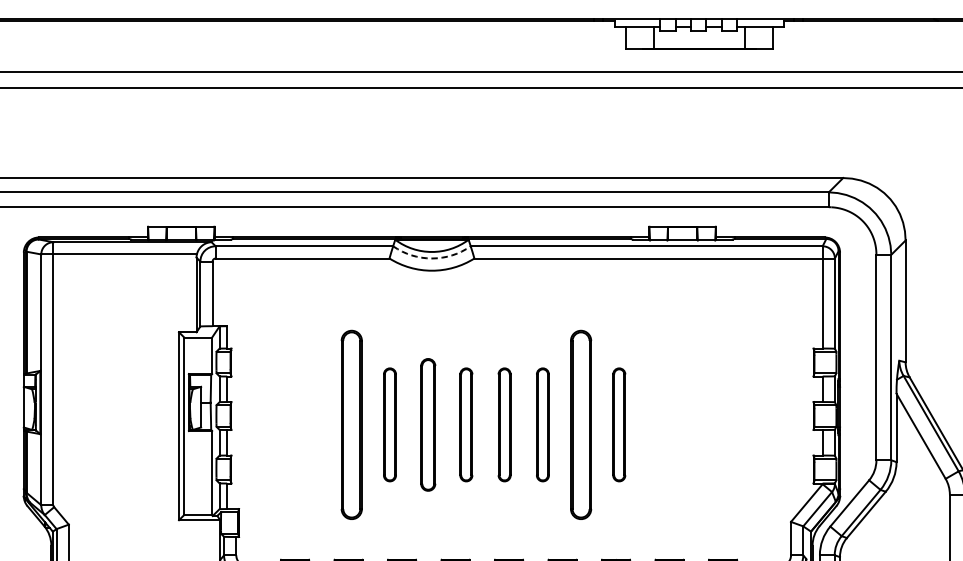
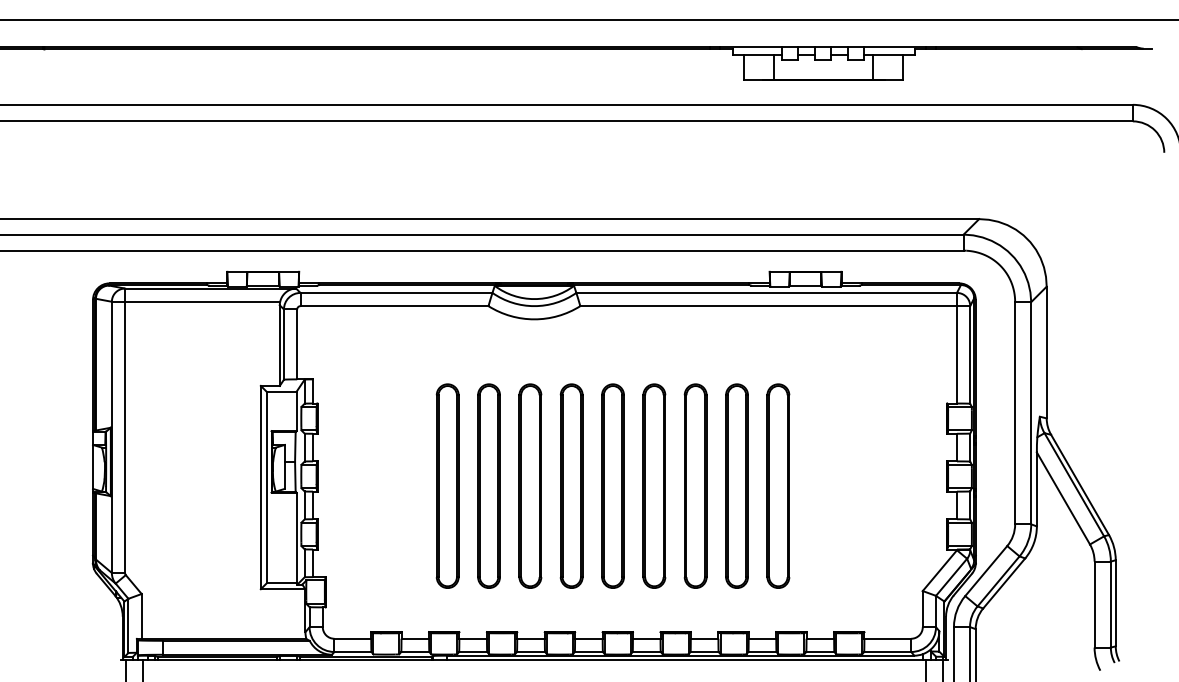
arc: (432, 258) -> (534, 306), dashed -> solid
part: (389, 424) -> (488, 485), size x1.67
part: (428, 424) -> (530, 485), size x1.43
part: (466, 424) -> (571, 485), size x1.67
part: (504, 424) -> (612, 485), size x1.67
part: (542, 424) -> (654, 485), size x1.67
part: (618, 424) -> (736, 485), size x1.67
part: (657, 424) -> (778, 485), added

